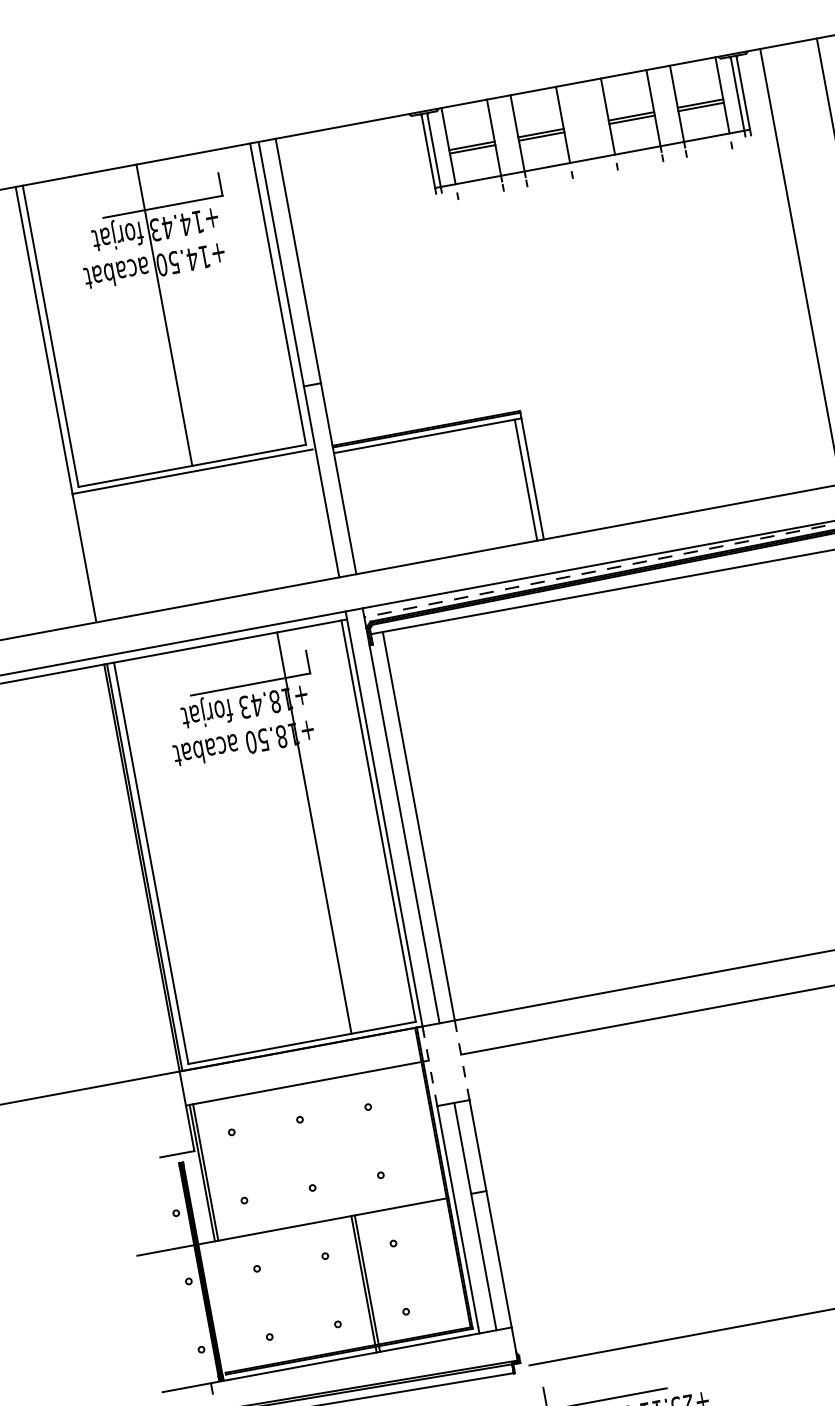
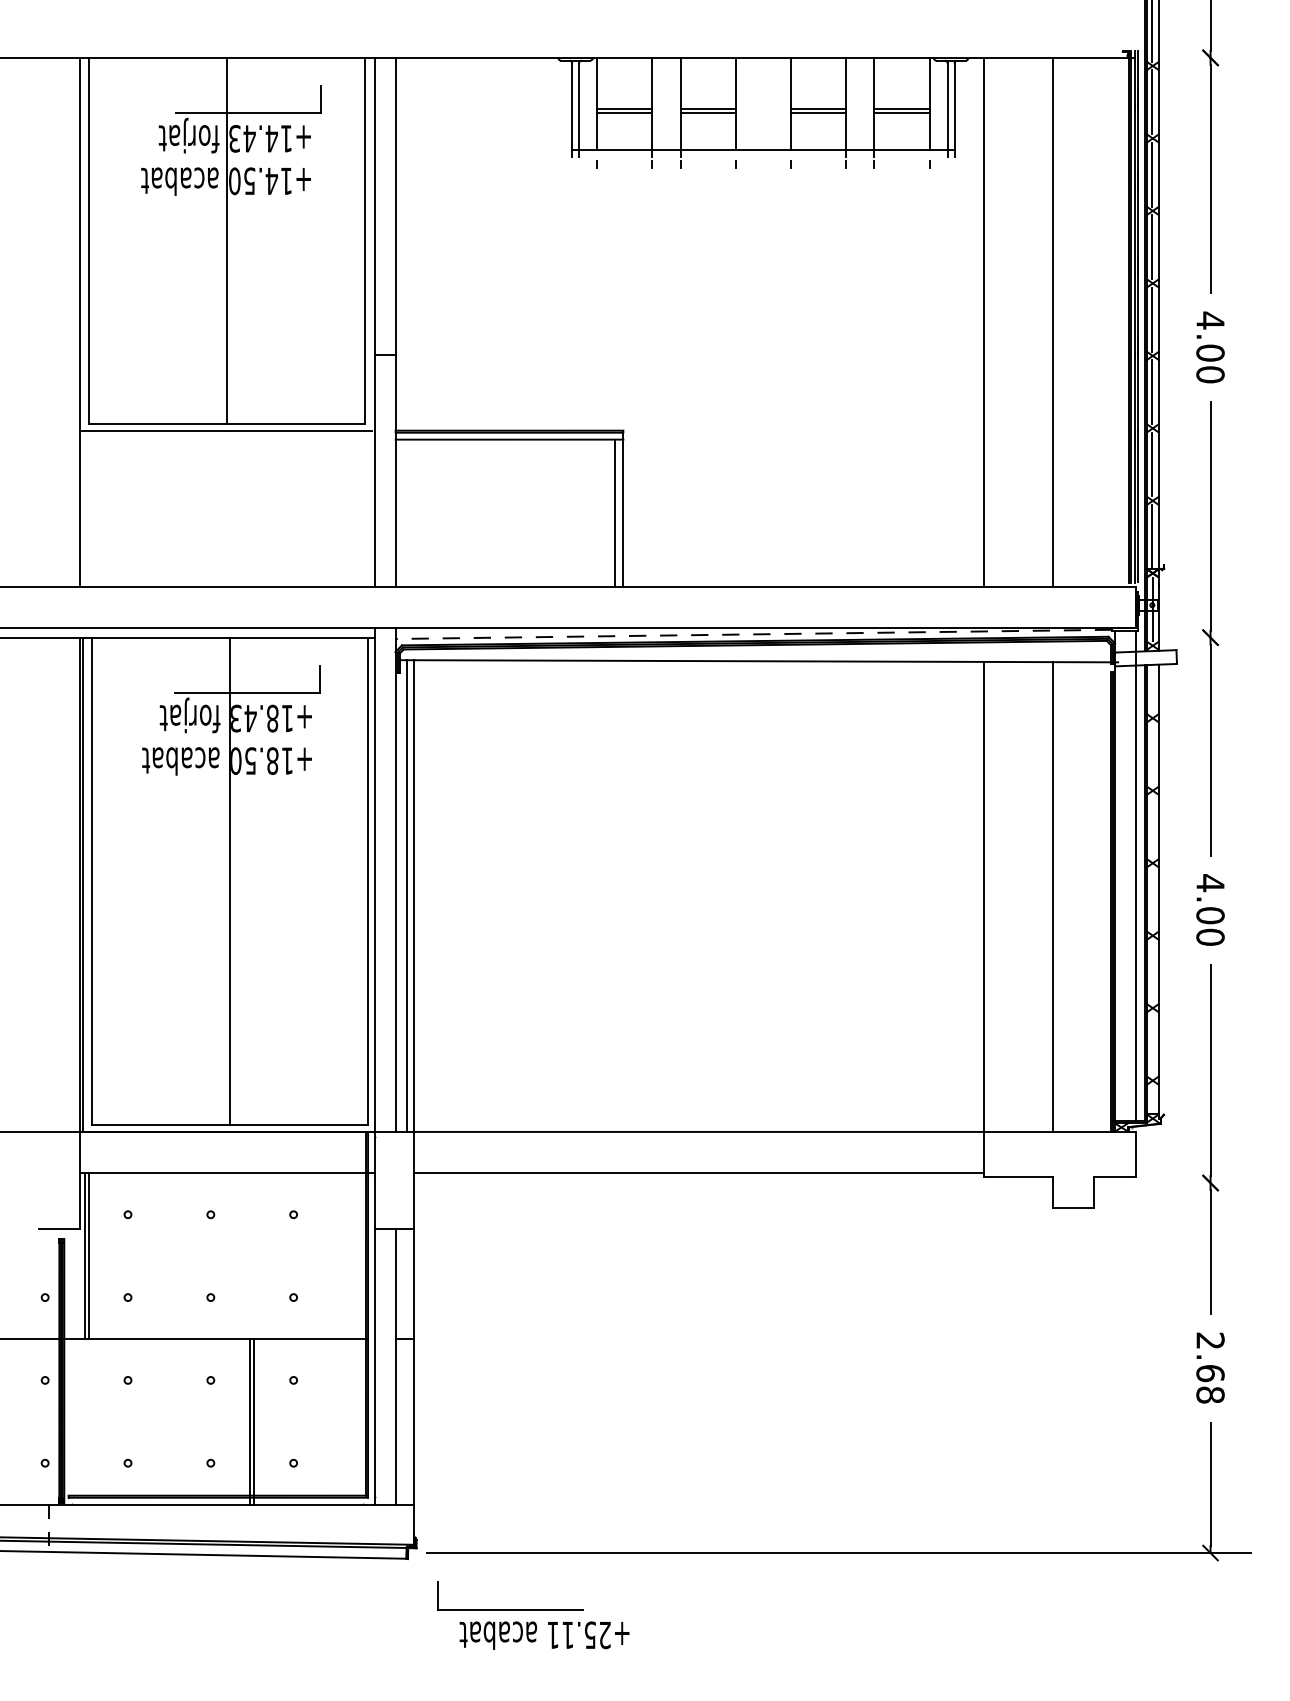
line: (413, 826) -> (407, 895), added
line: (314, 833) -> (230, 881), moved
line: (462, 1059) -> (414, 1179), dashed -> solid
line: (429, 1066) -> (374, 1180), dashed -> solid

